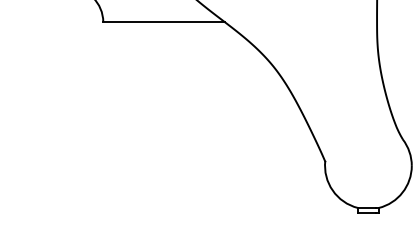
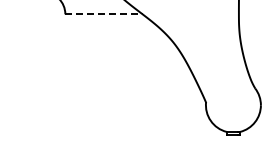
line: (163, 22) -> (103, 14), solid -> dashed

